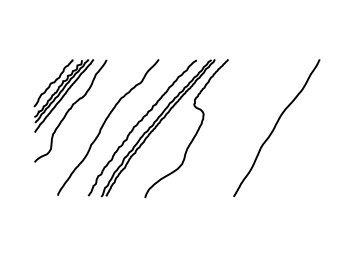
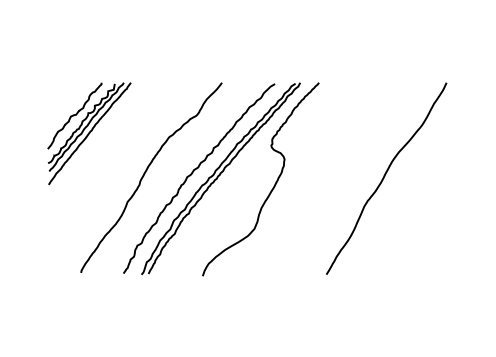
curve: (69, 110) -> (97, 153), removed

